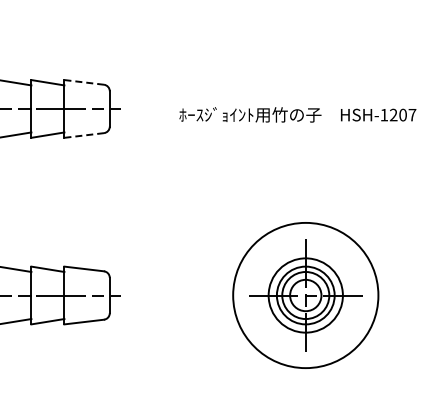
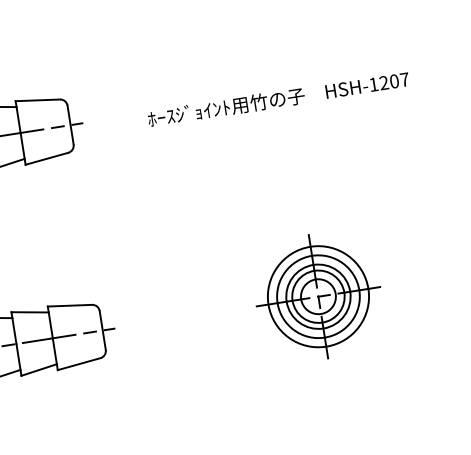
line: (84, 82) -> (38, 100), dashed -> solid
line: (84, 135) -> (47, 158), dashed -> solid
circle: (305, 295) -> (318, 296), size x0.62

